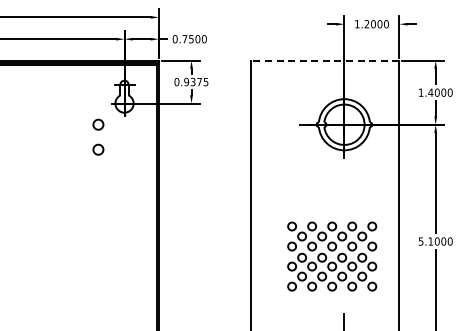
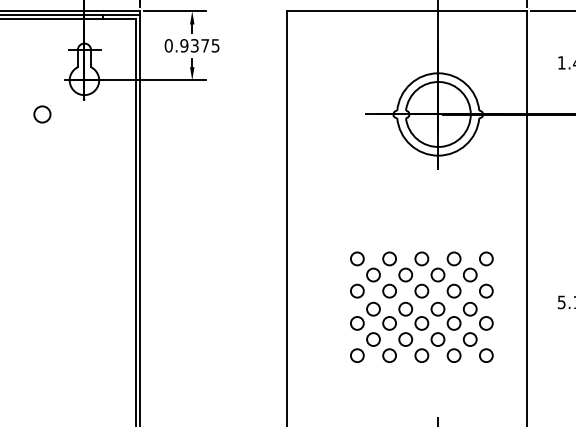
line: (324, 60) -> (406, 11), dashed -> solid
circle: (98, 149) -> (42, 154), removed
part: (332, 256) -> (422, 307), moved

